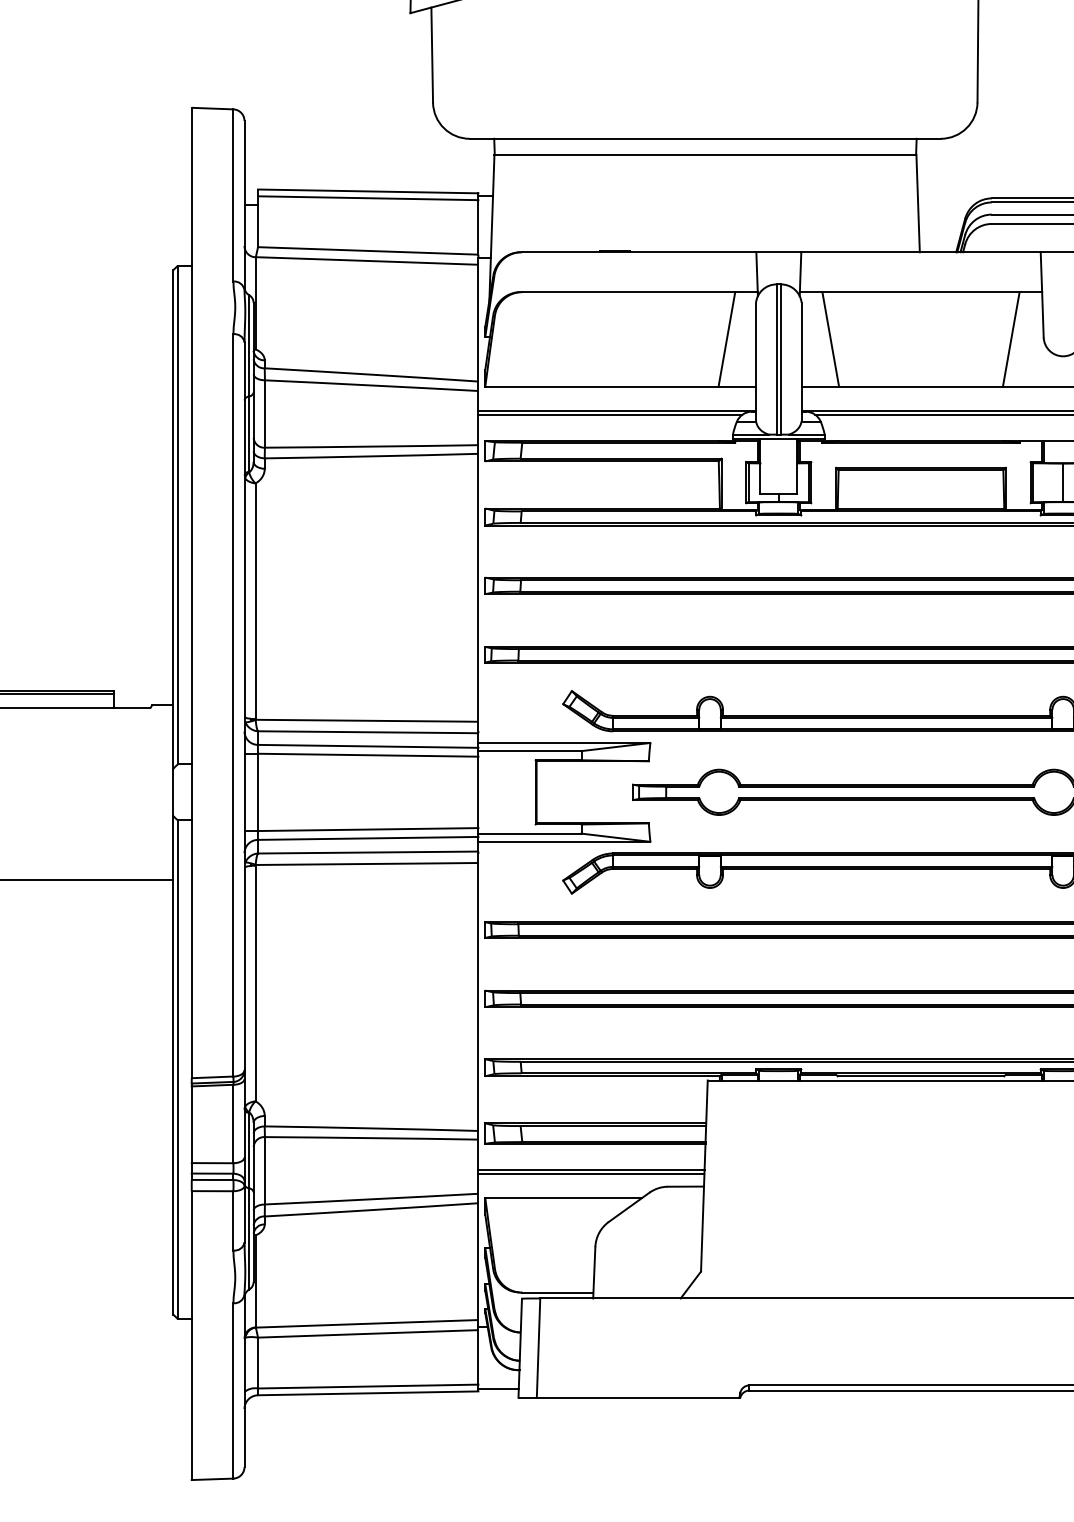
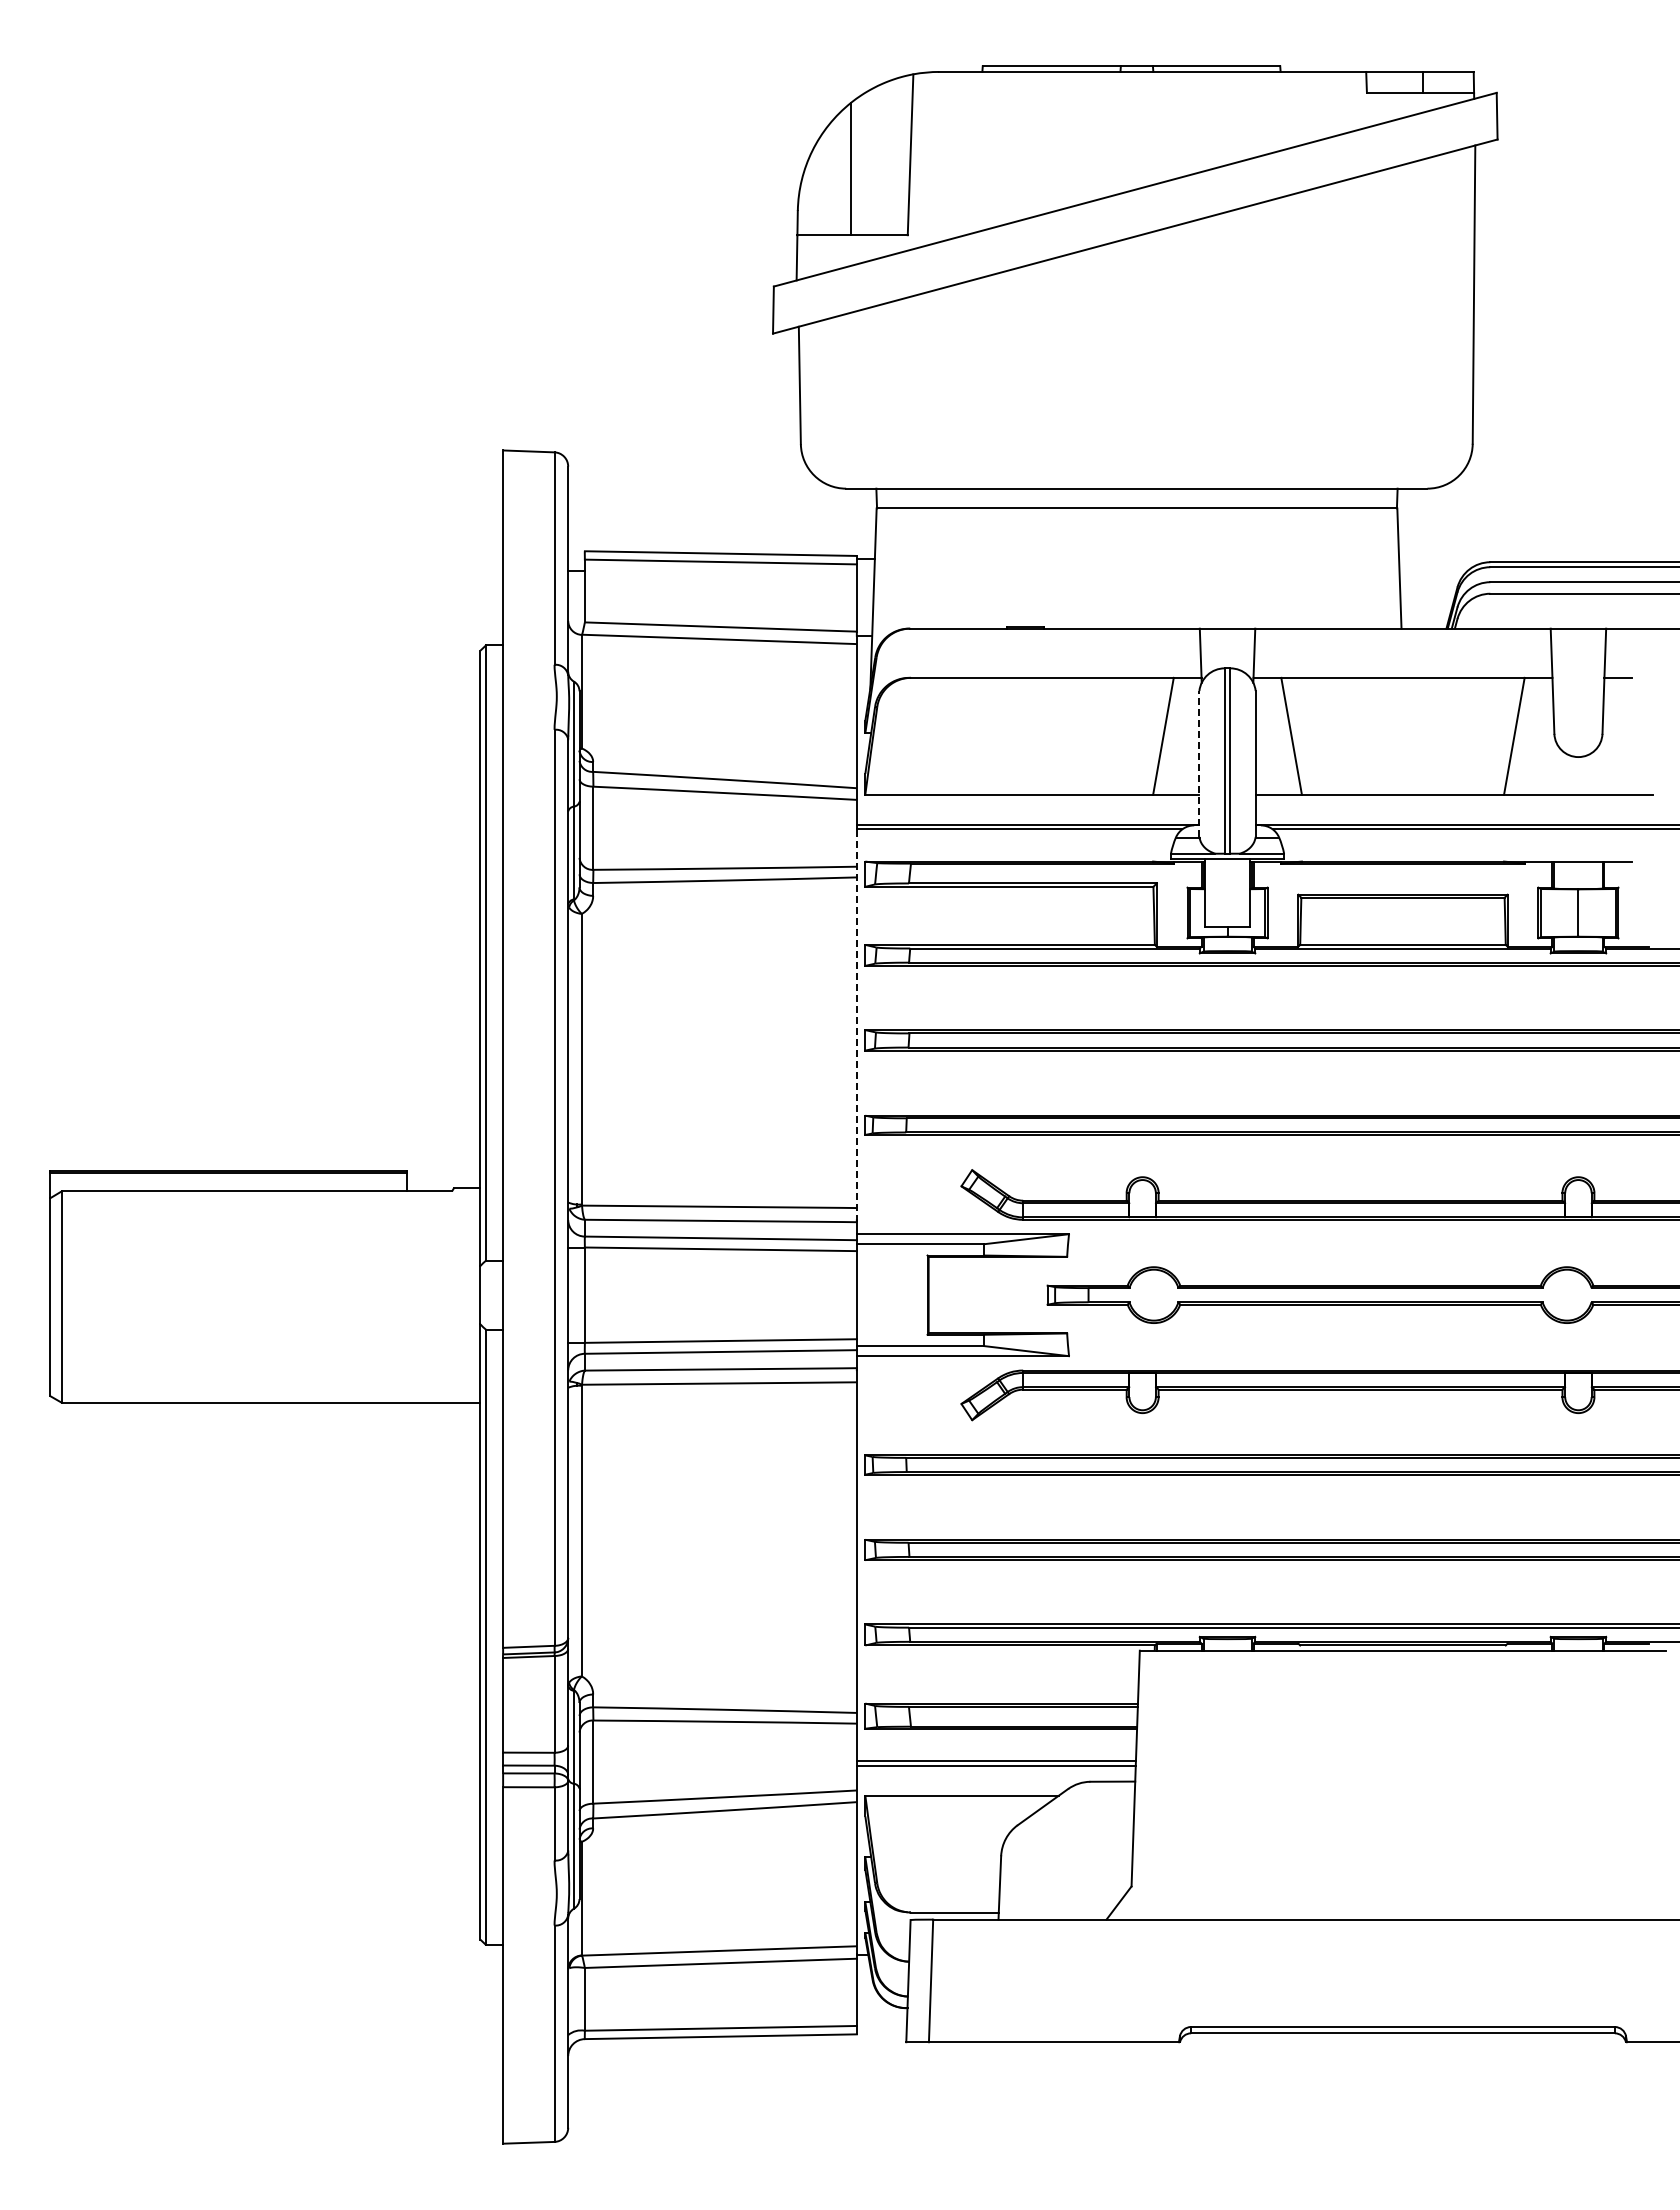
line: (756, 361) -> (1199, 763), solid -> dashed
line: (478, 573) -> (856, 1025), solid -> dashed
line: (498, 1388) -> (881, 2030), removed

